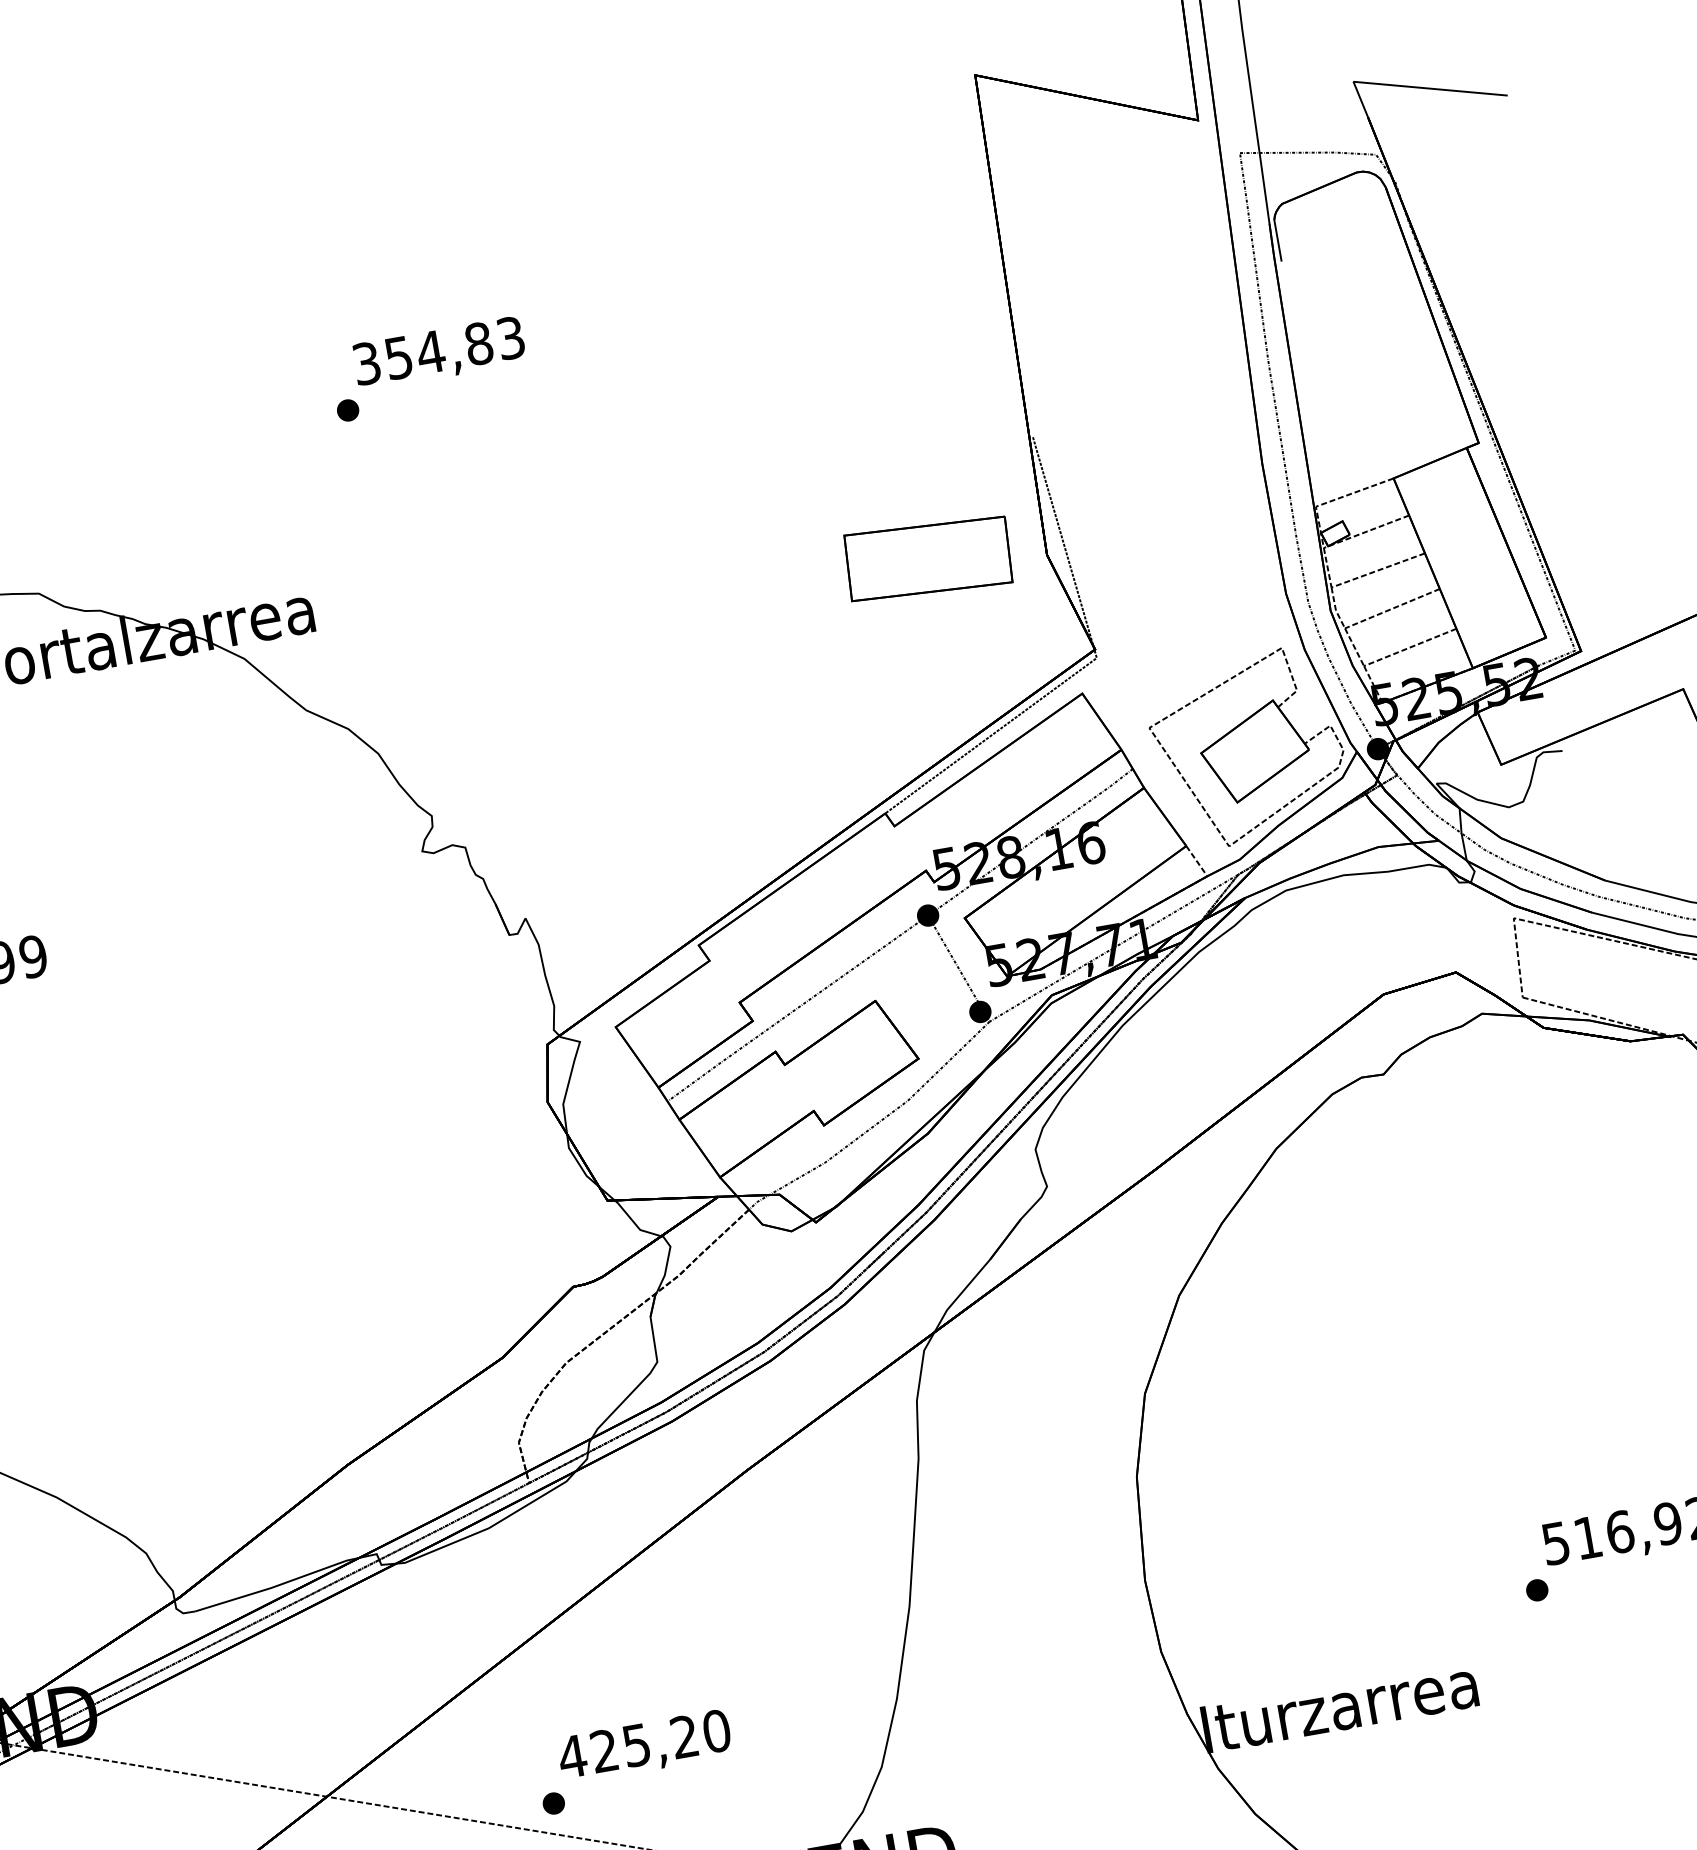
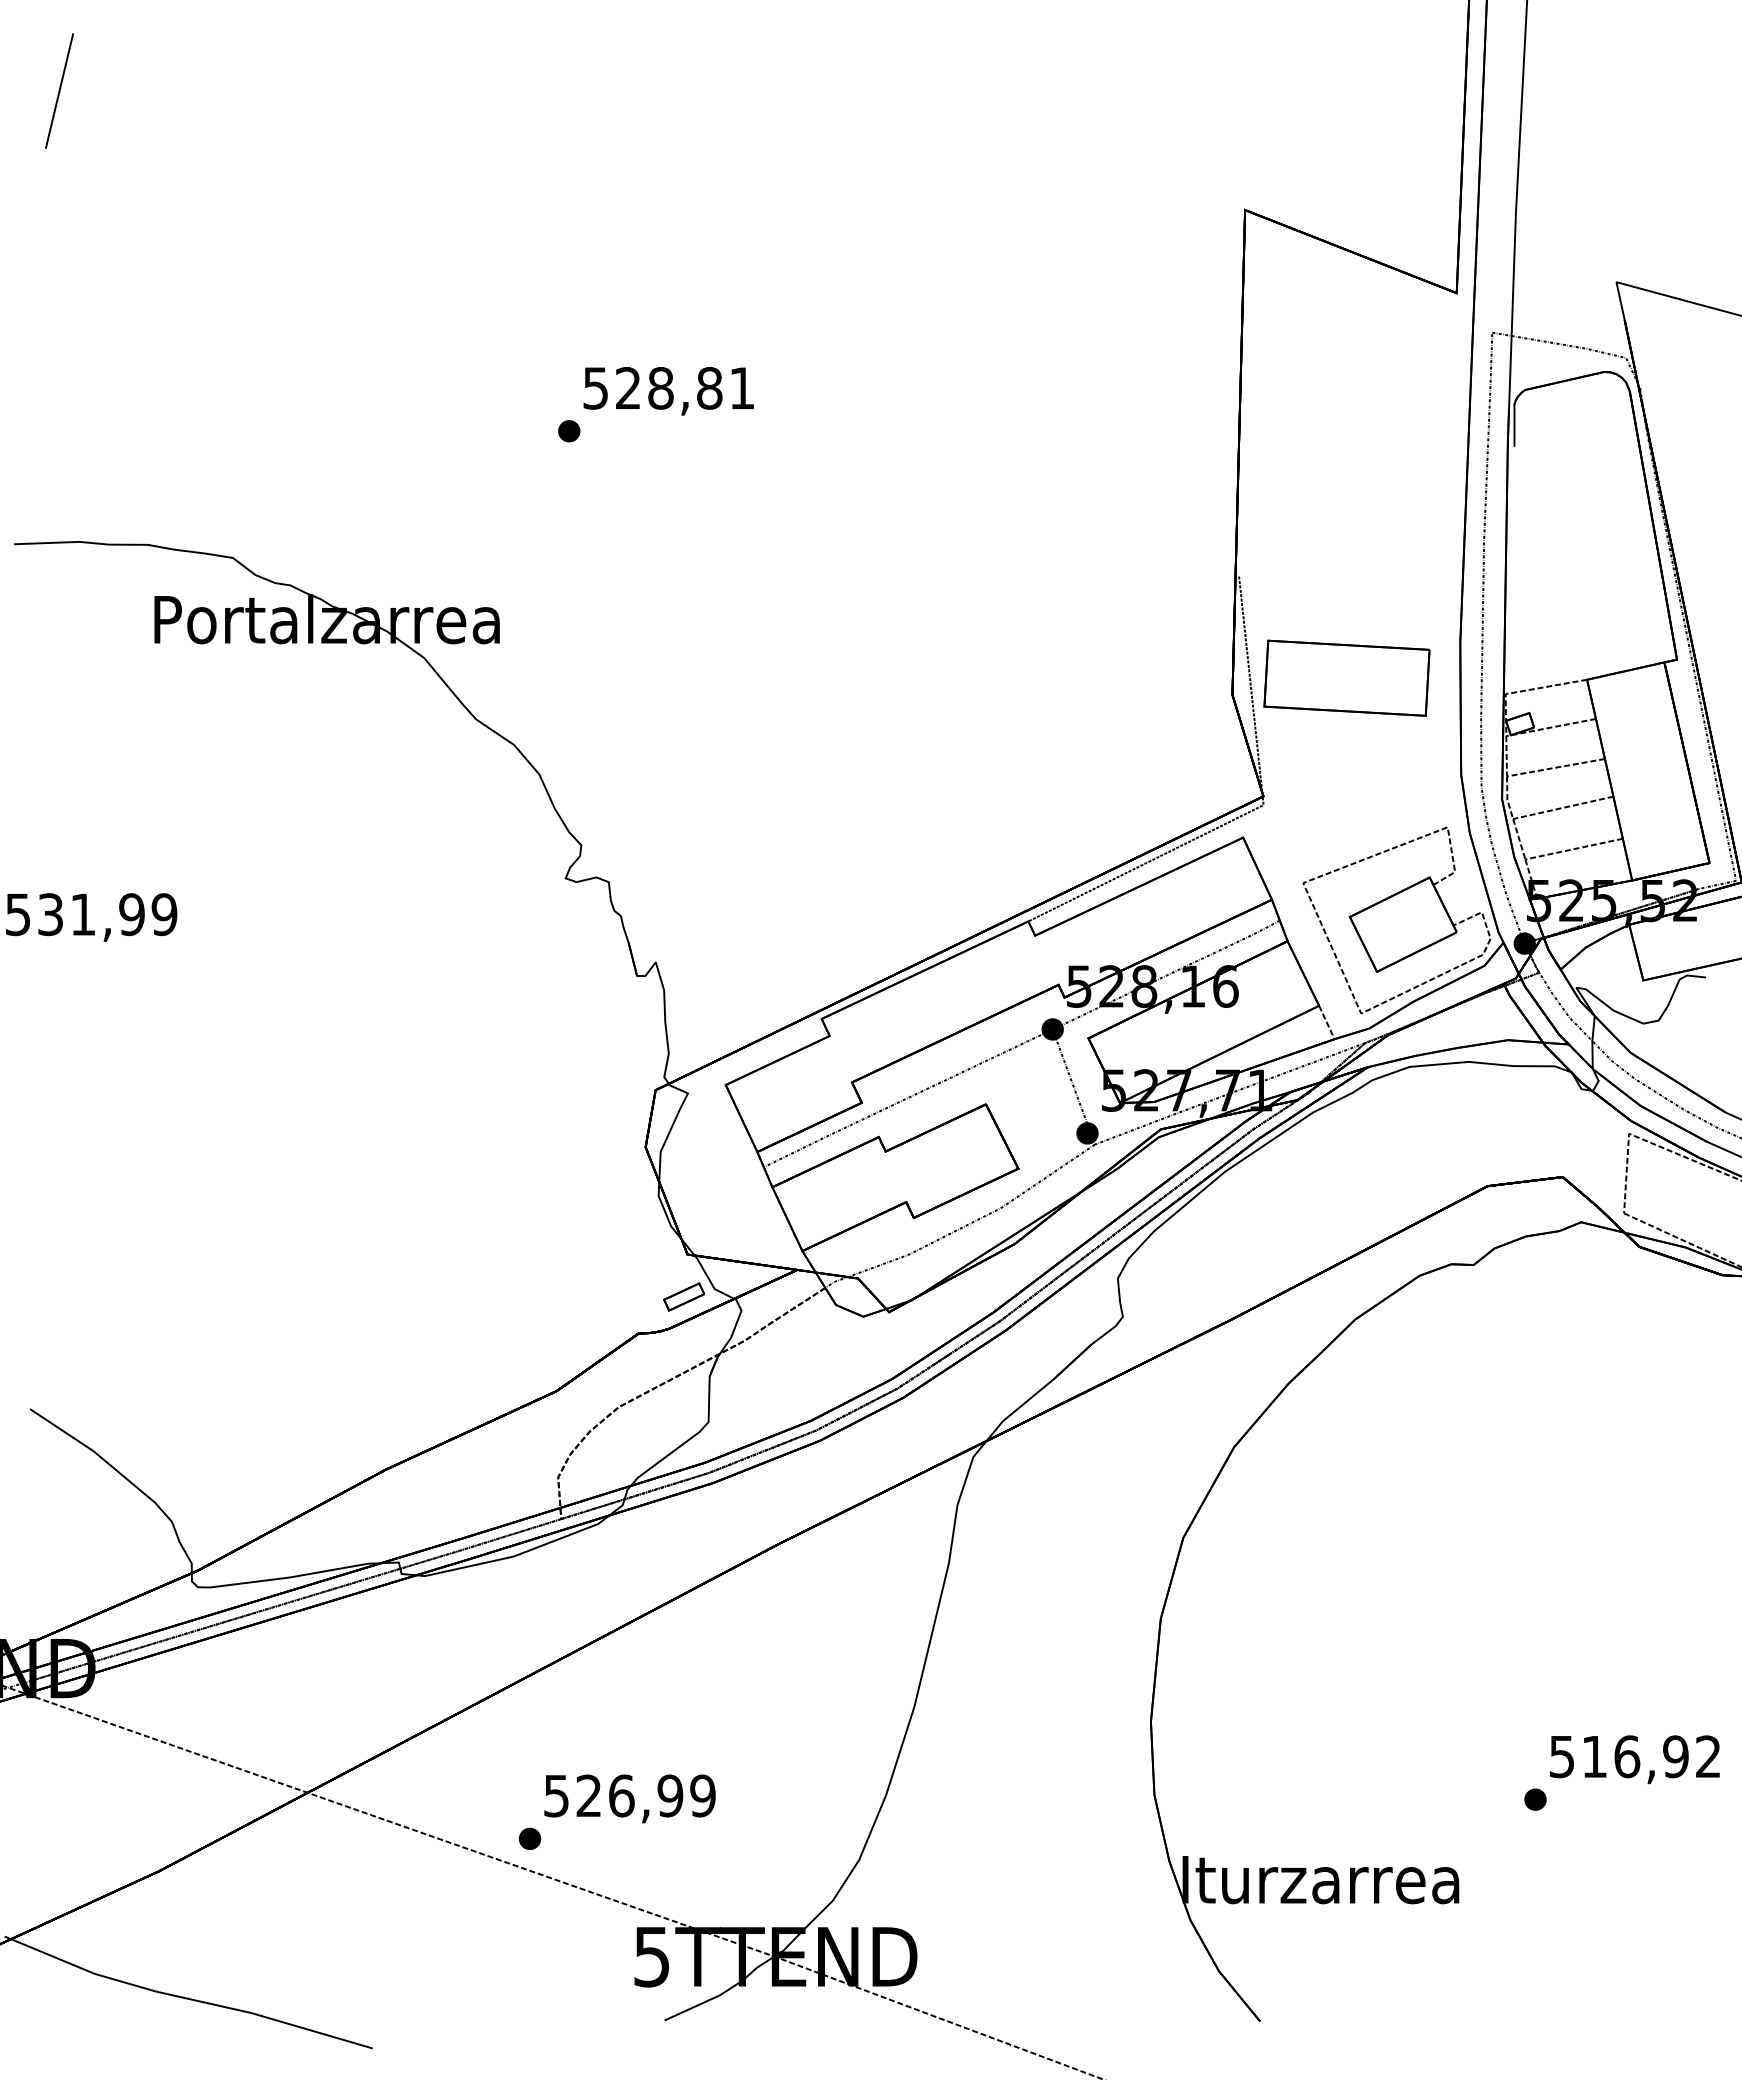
text: (439, 349) -> (669, 387), 354,83 -> 528,81
part: (927, 558) -> (1346, 677), moved
part: (611, 1242) -> (684, 1296), added
text: (644, 1743) -> (629, 1795), 425,20 -> 526,99

